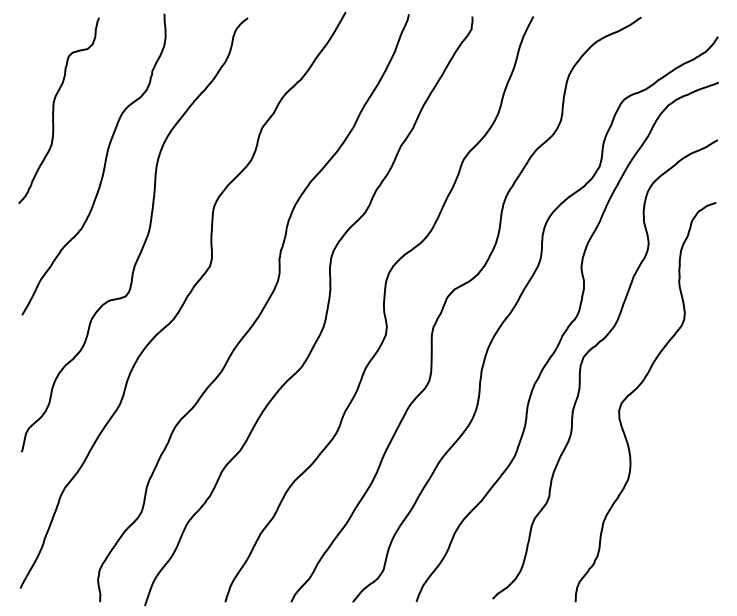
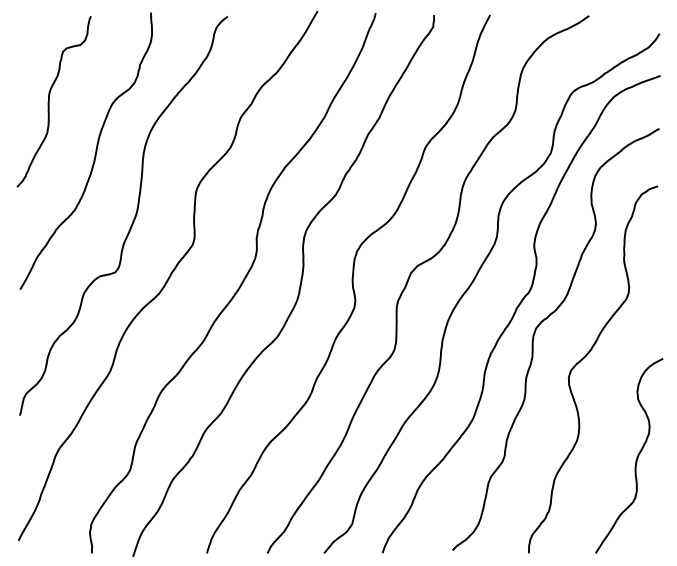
curve: (692, 497) -> (636, 457), added

